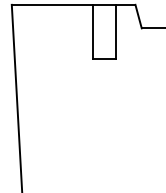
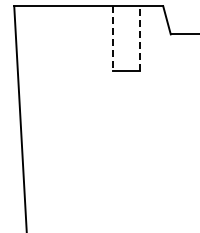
line: (93, 31) -> (112, 38), solid -> dashed
line: (116, 31) -> (140, 38), solid -> dashed

